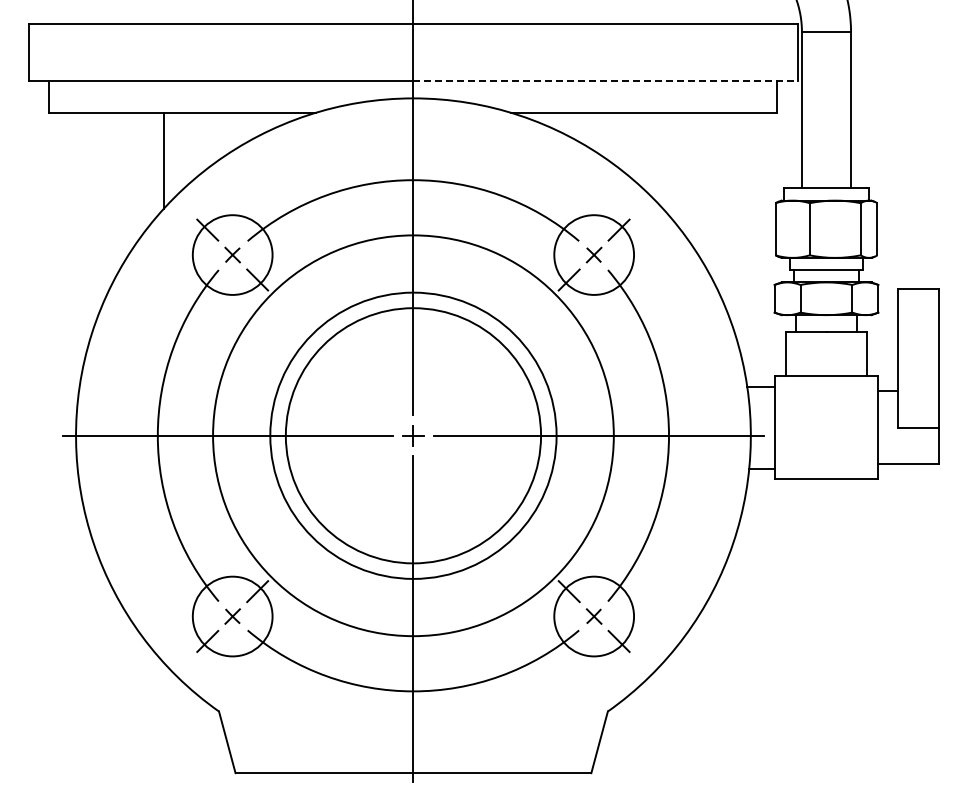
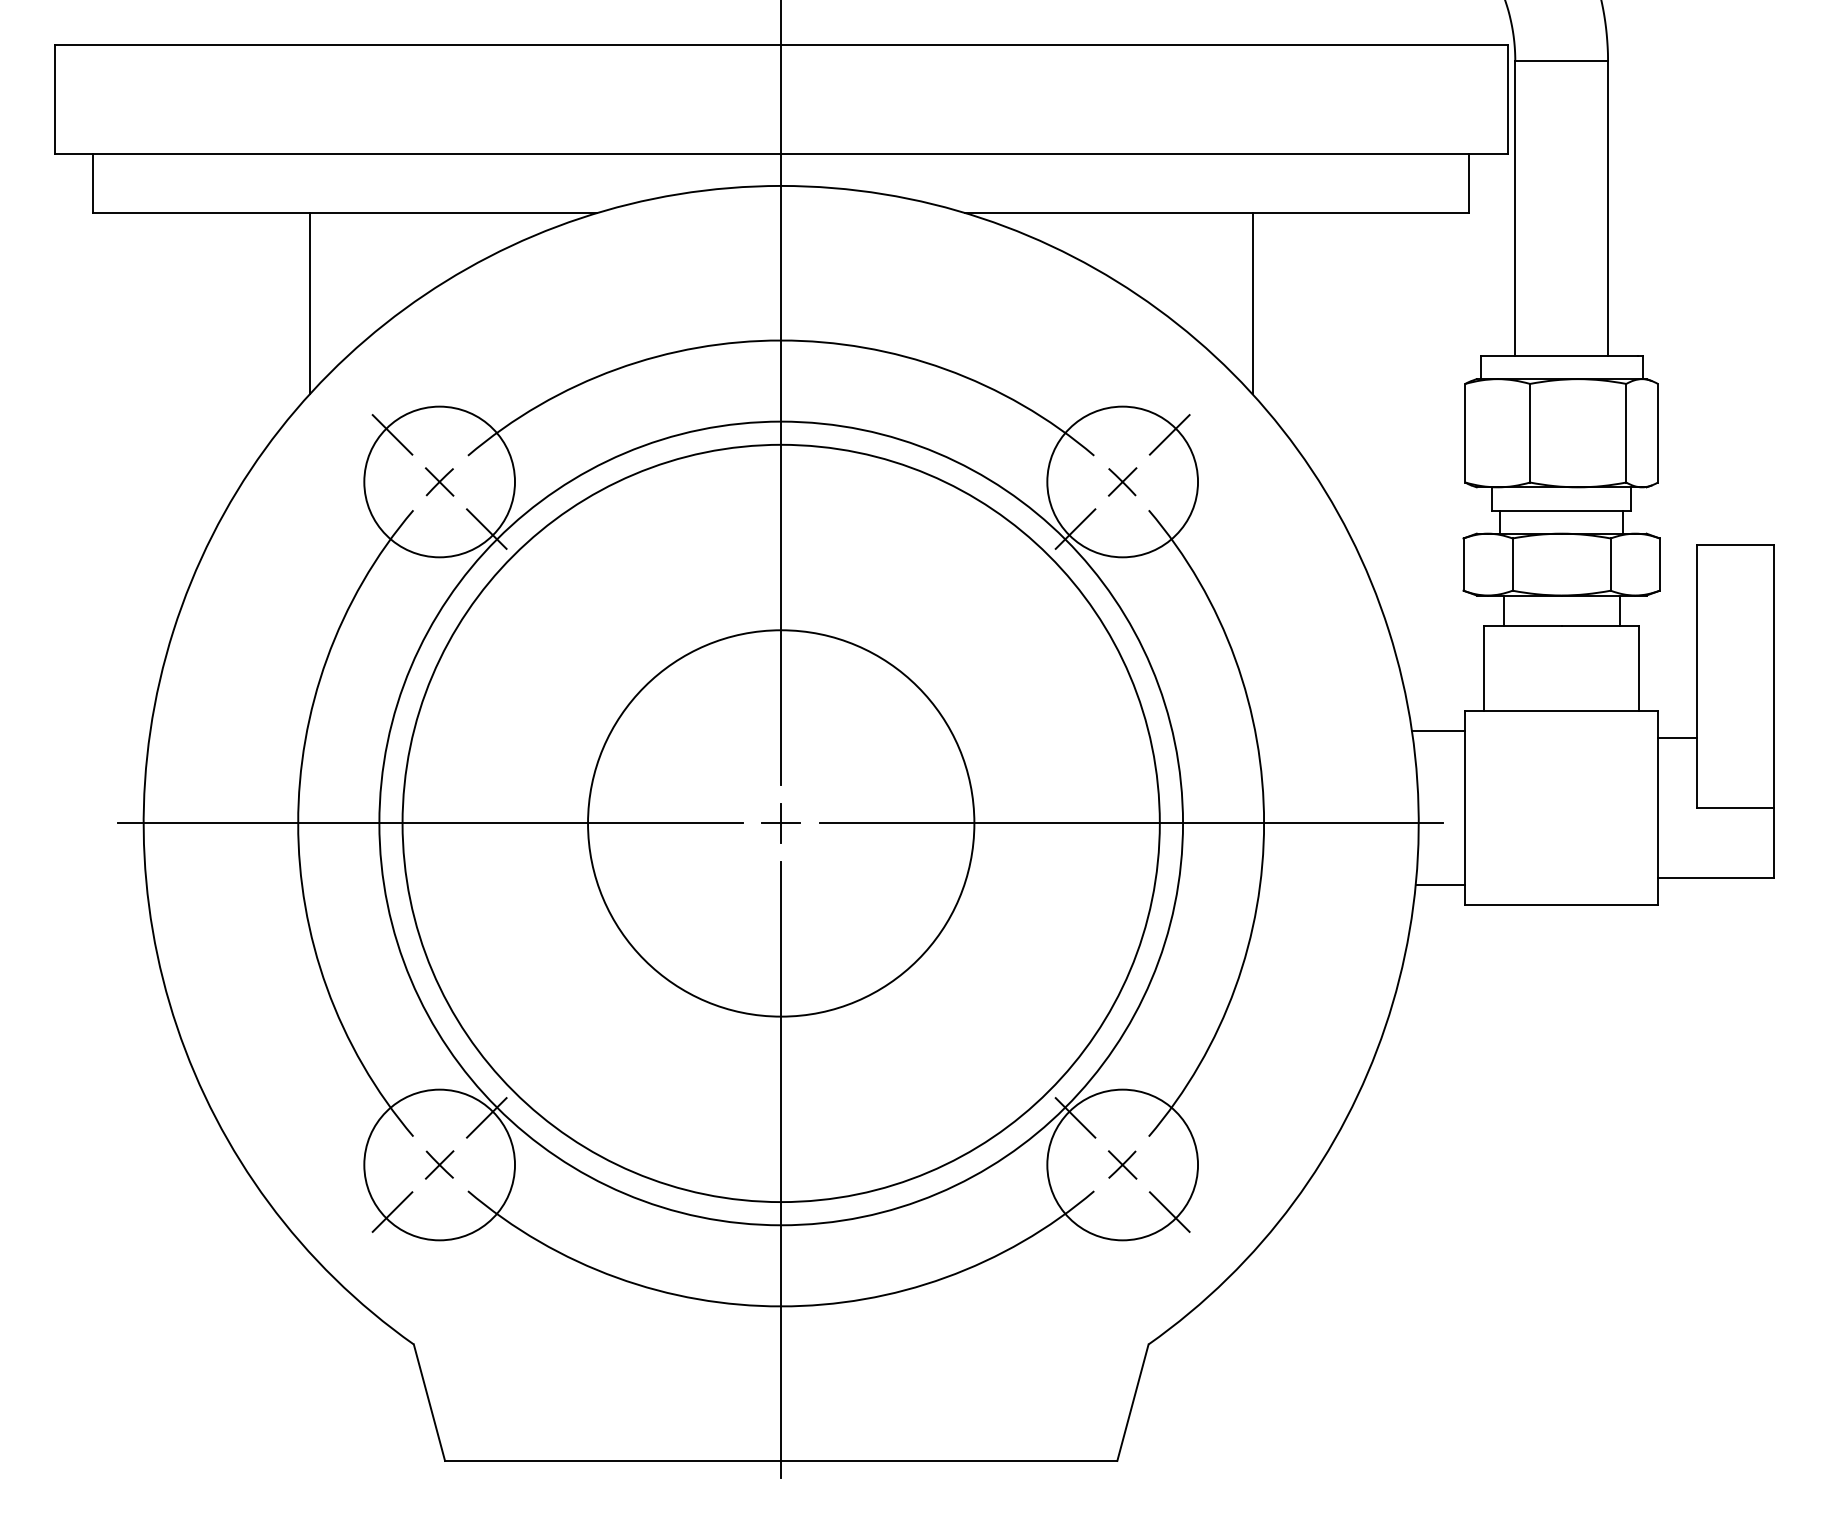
line: (606, 81) -> (1145, 154), dashed -> solid
line: (662, 160) -> (1251, 303), added
circle: (413, 435) -> (781, 822), size x0.71
circle: (413, 435) -> (781, 822), size x1.67

